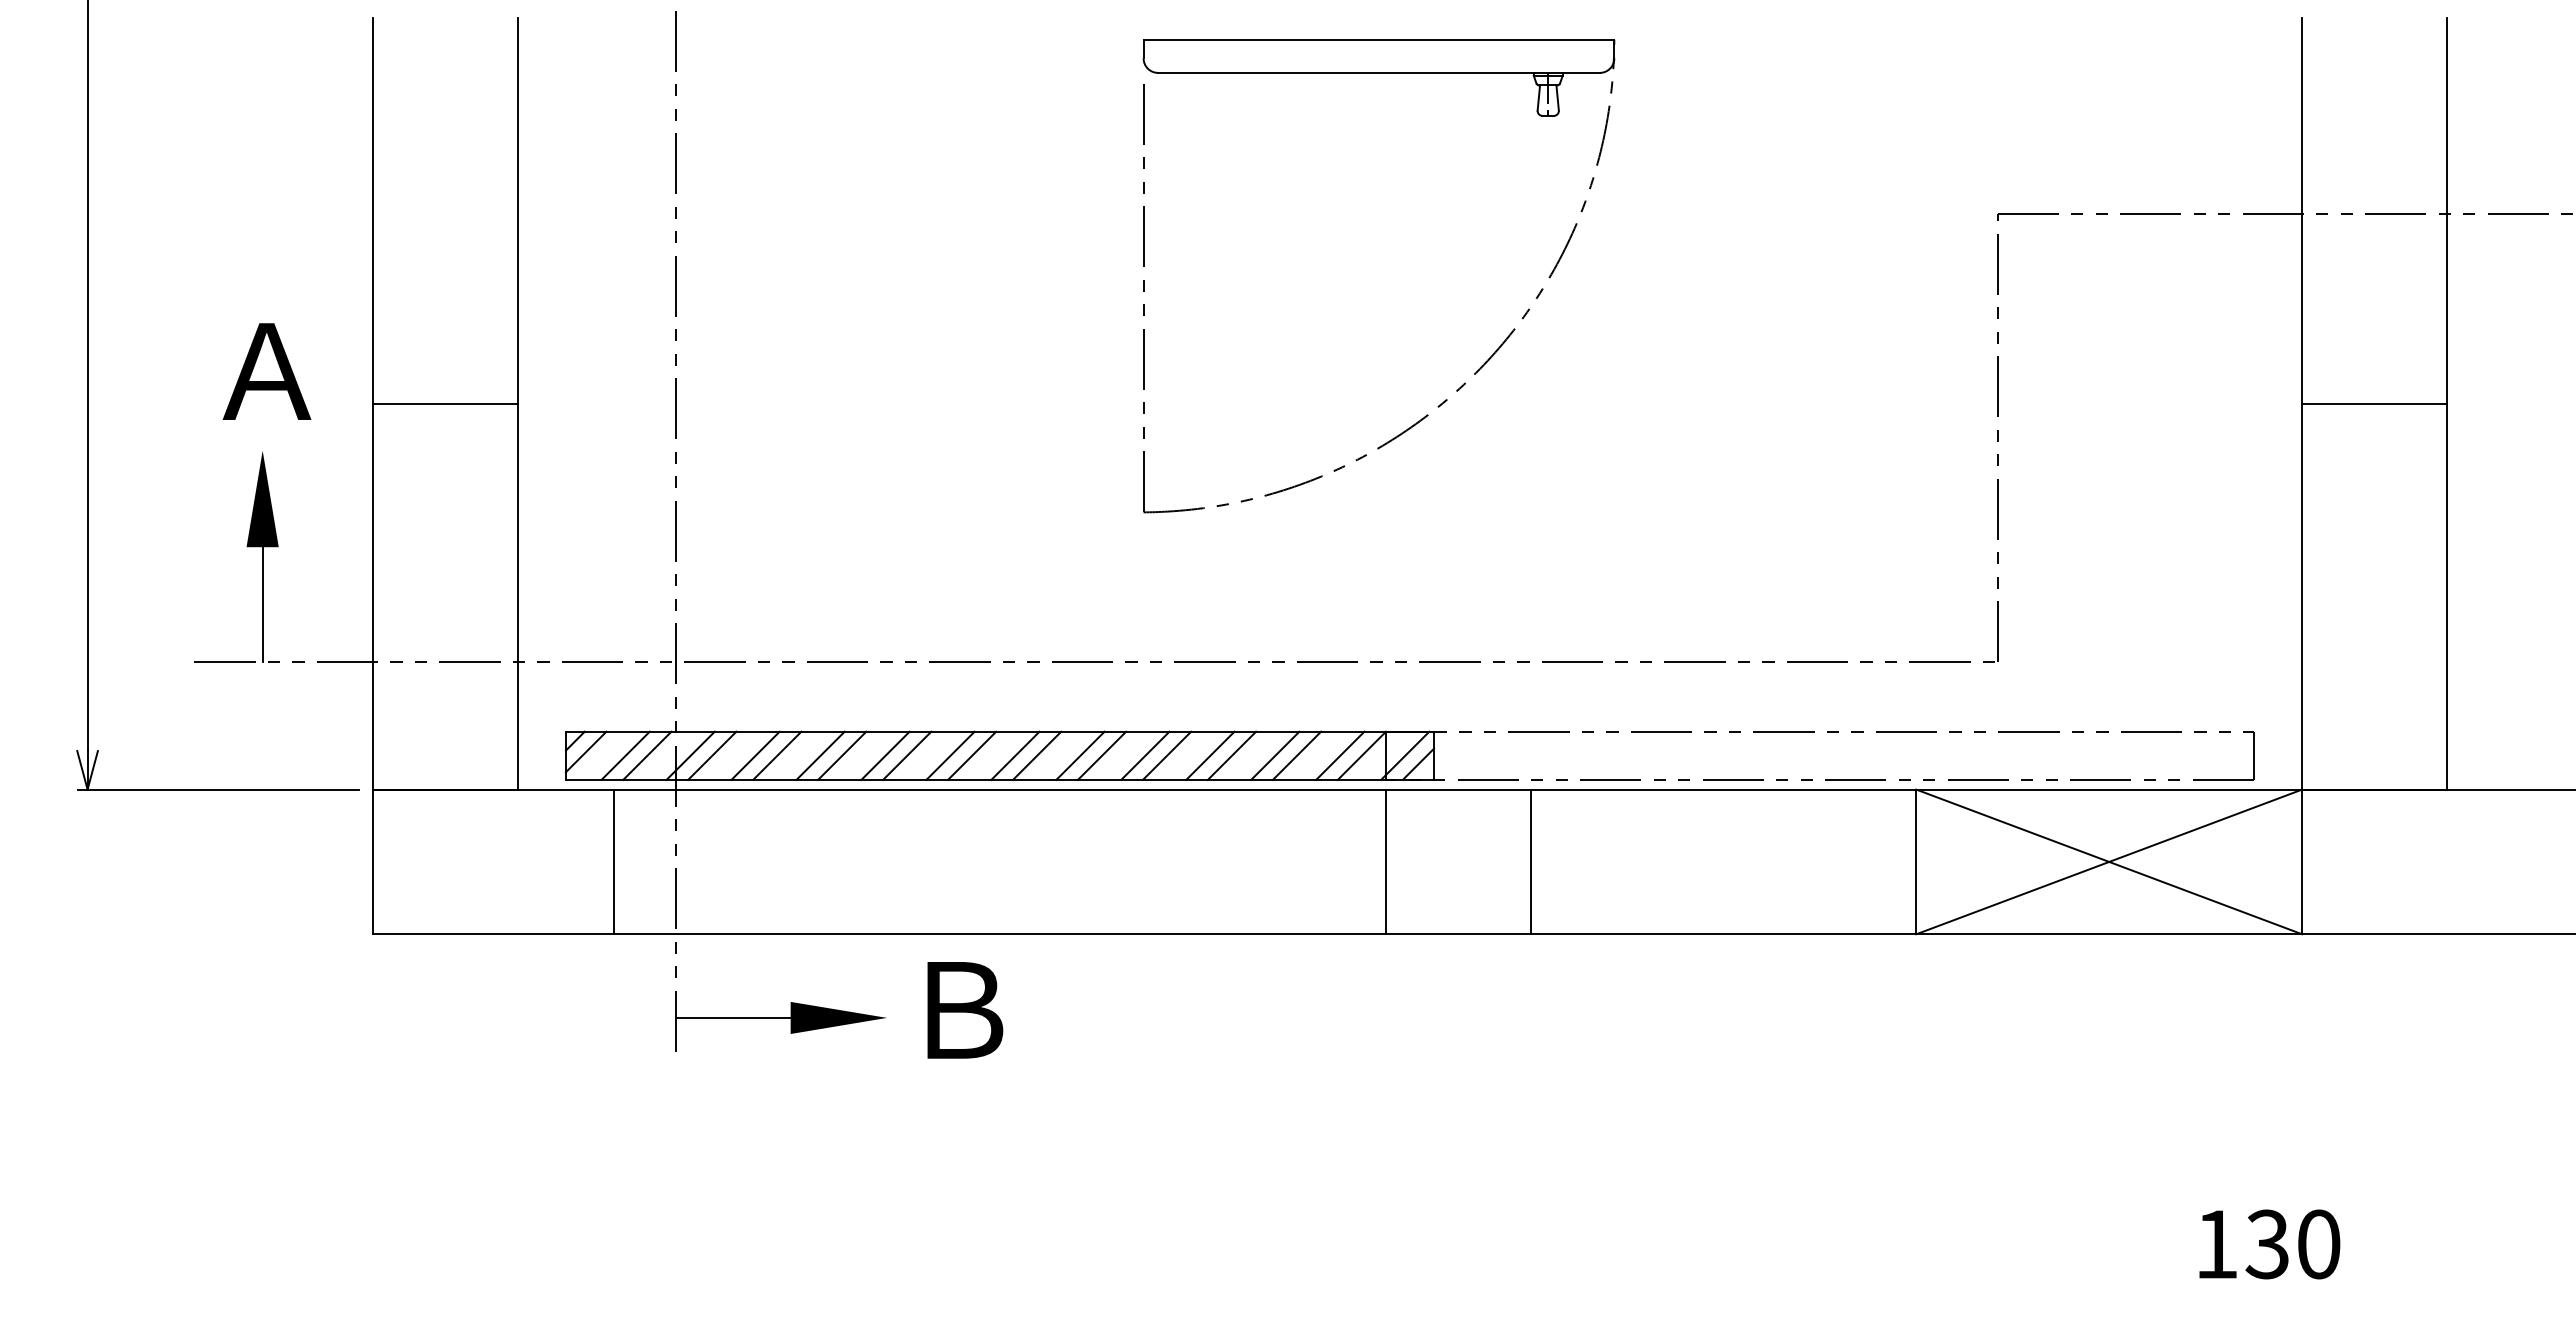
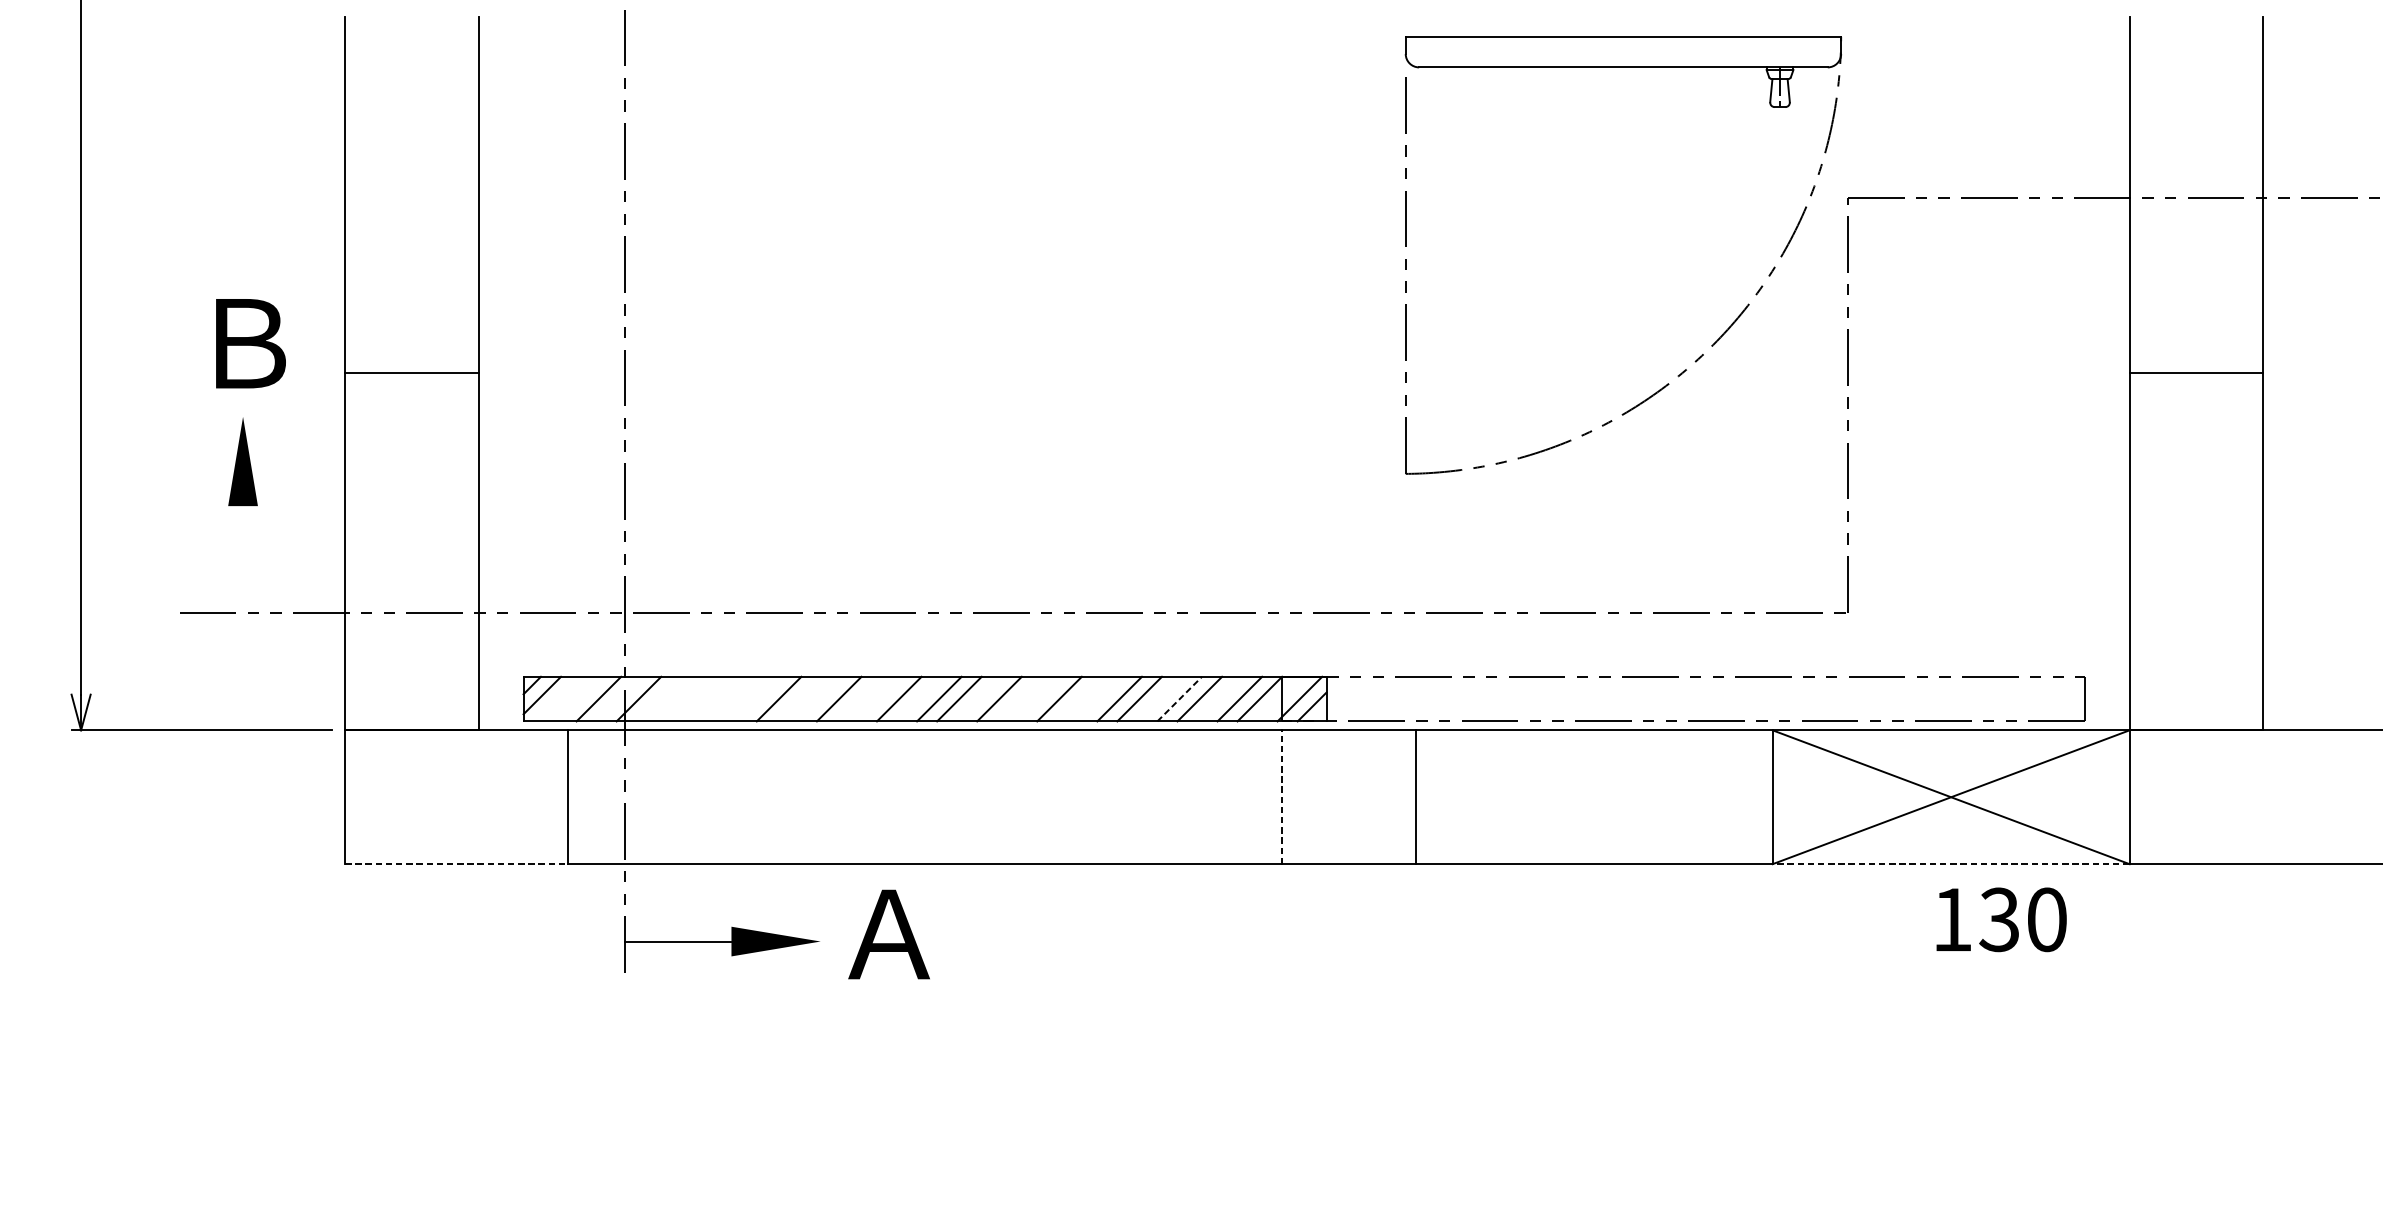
part: (1481, 365) -> (1718, 338), moved
text: (266, 371) -> (246, 343), Ａ -> Ｂ
line: (262, 604) -> (242, 559), removed
line: (625, 755) -> (578, 698), removed
line: (712, 755) -> (659, 698), removed
line: (755, 755) -> (698, 698), removed
line: (777, 755) -> (719, 698), removed
line: (820, 755) -> (759, 698), removed
line: (885, 755) -> (819, 698), removed
line: (950, 755) -> (879, 698), removed
line: (1101, 755) -> (1018, 698), removed
line: (1166, 755) -> (1079, 698), removed
line: (1275, 755) -> (1179, 698), solid -> dashed
line: (1385, 861) -> (1281, 796), solid -> dashed
line: (493, 934) -> (456, 864), solid -> dashed
line: (2109, 934) -> (1951, 864), solid -> dashed
text: (960, 1010) -> (888, 934), Ｂ -> Ａ
text: (2269, 1244) -> (2001, 919), moved

